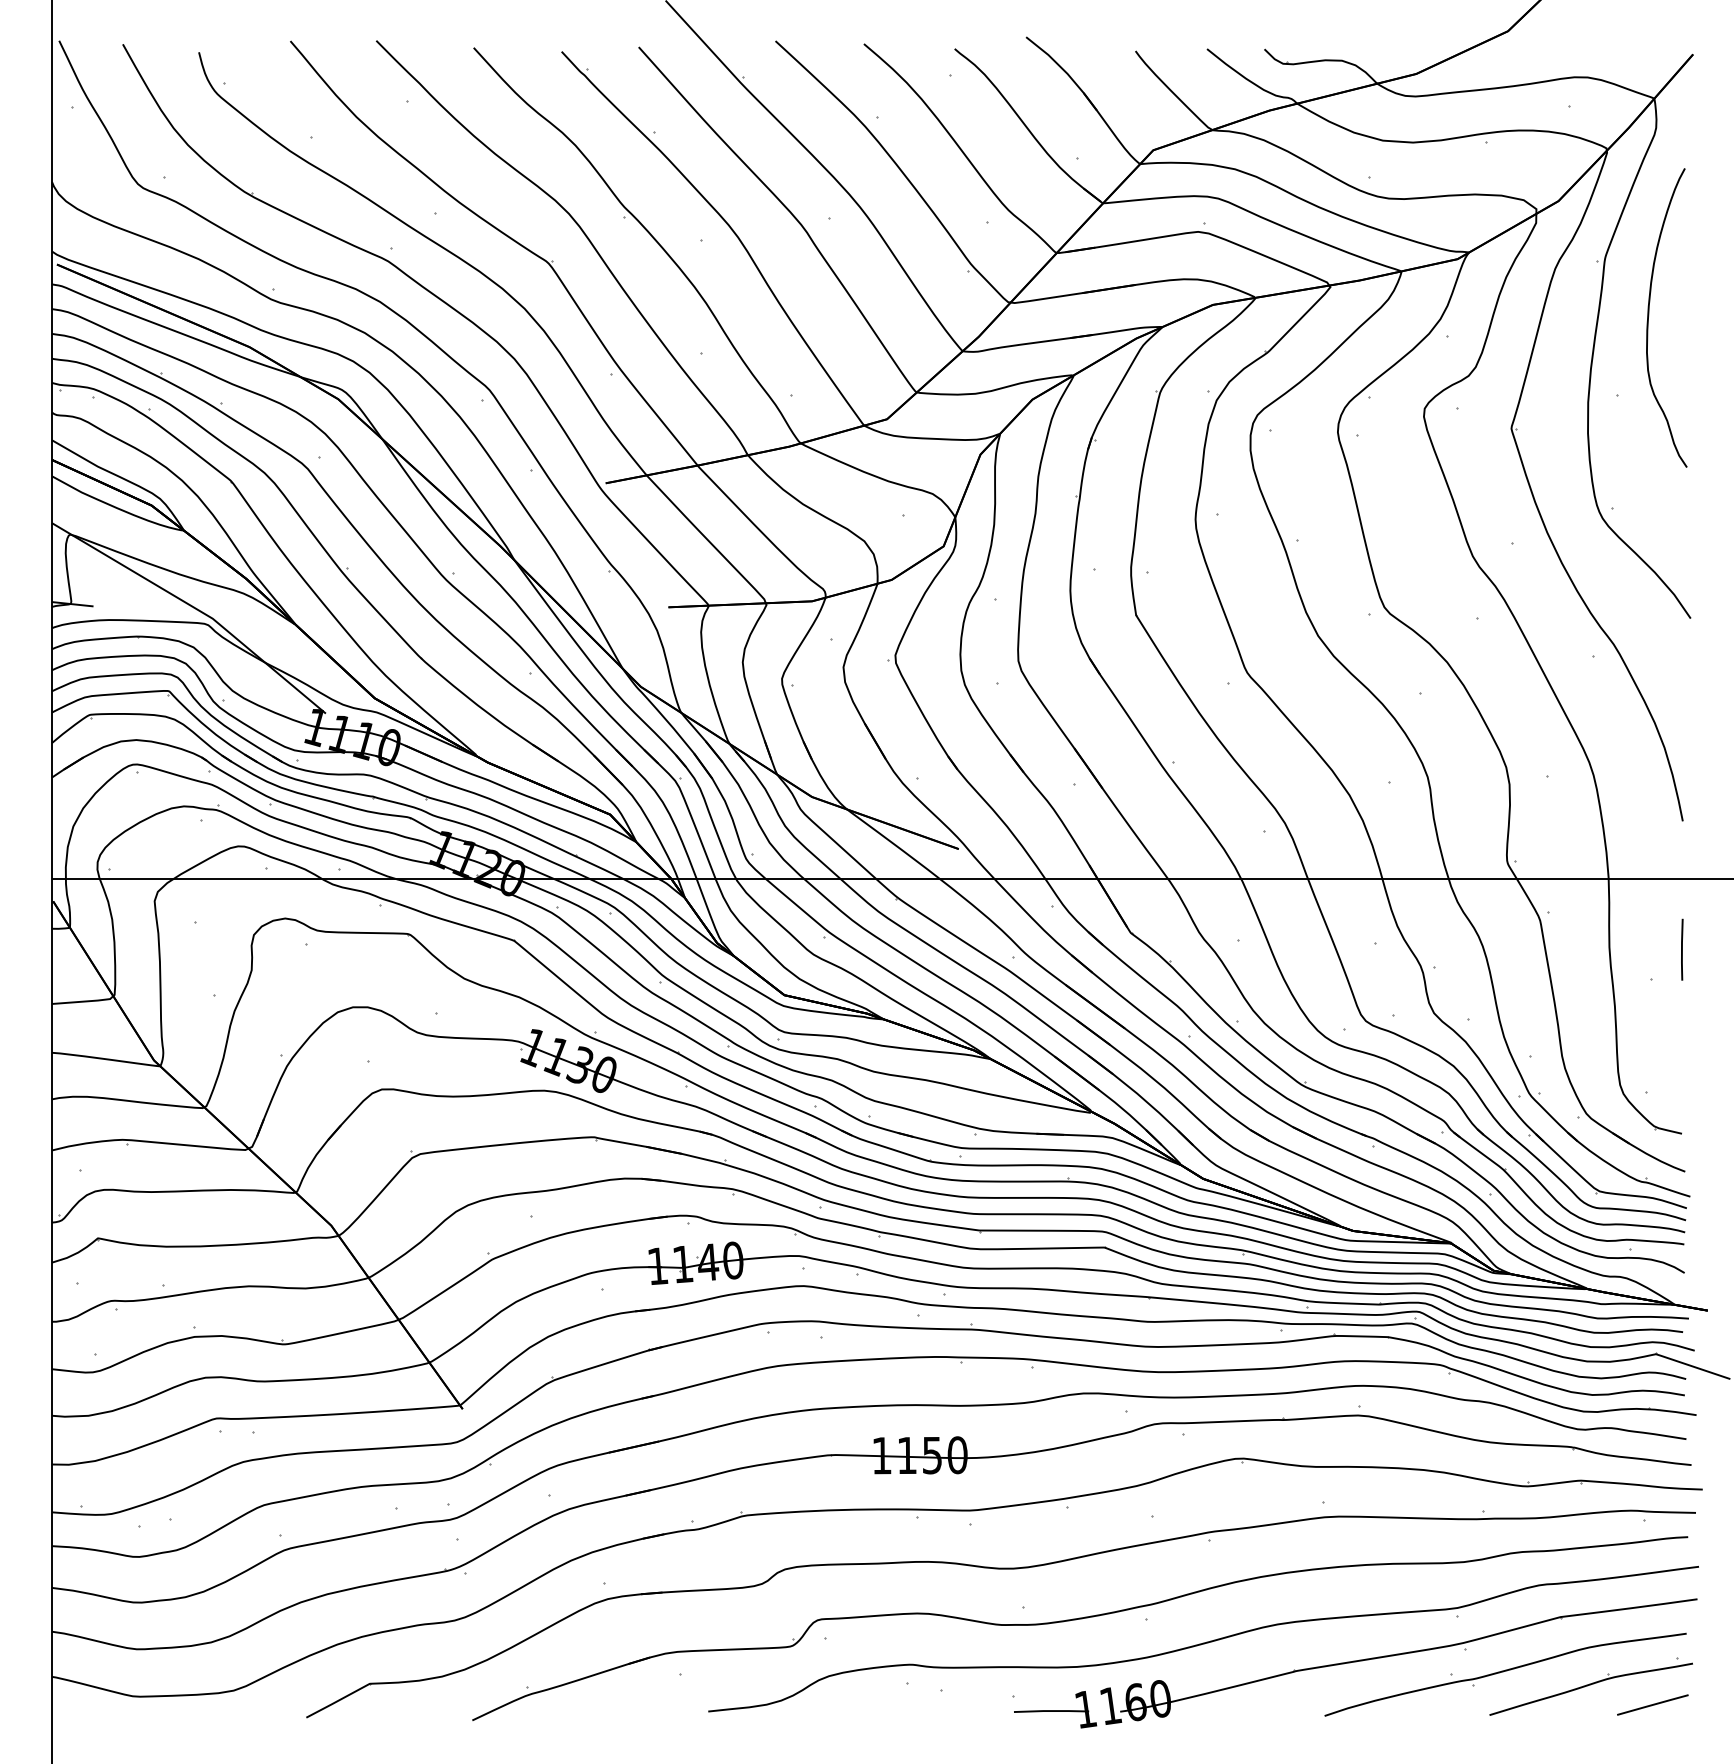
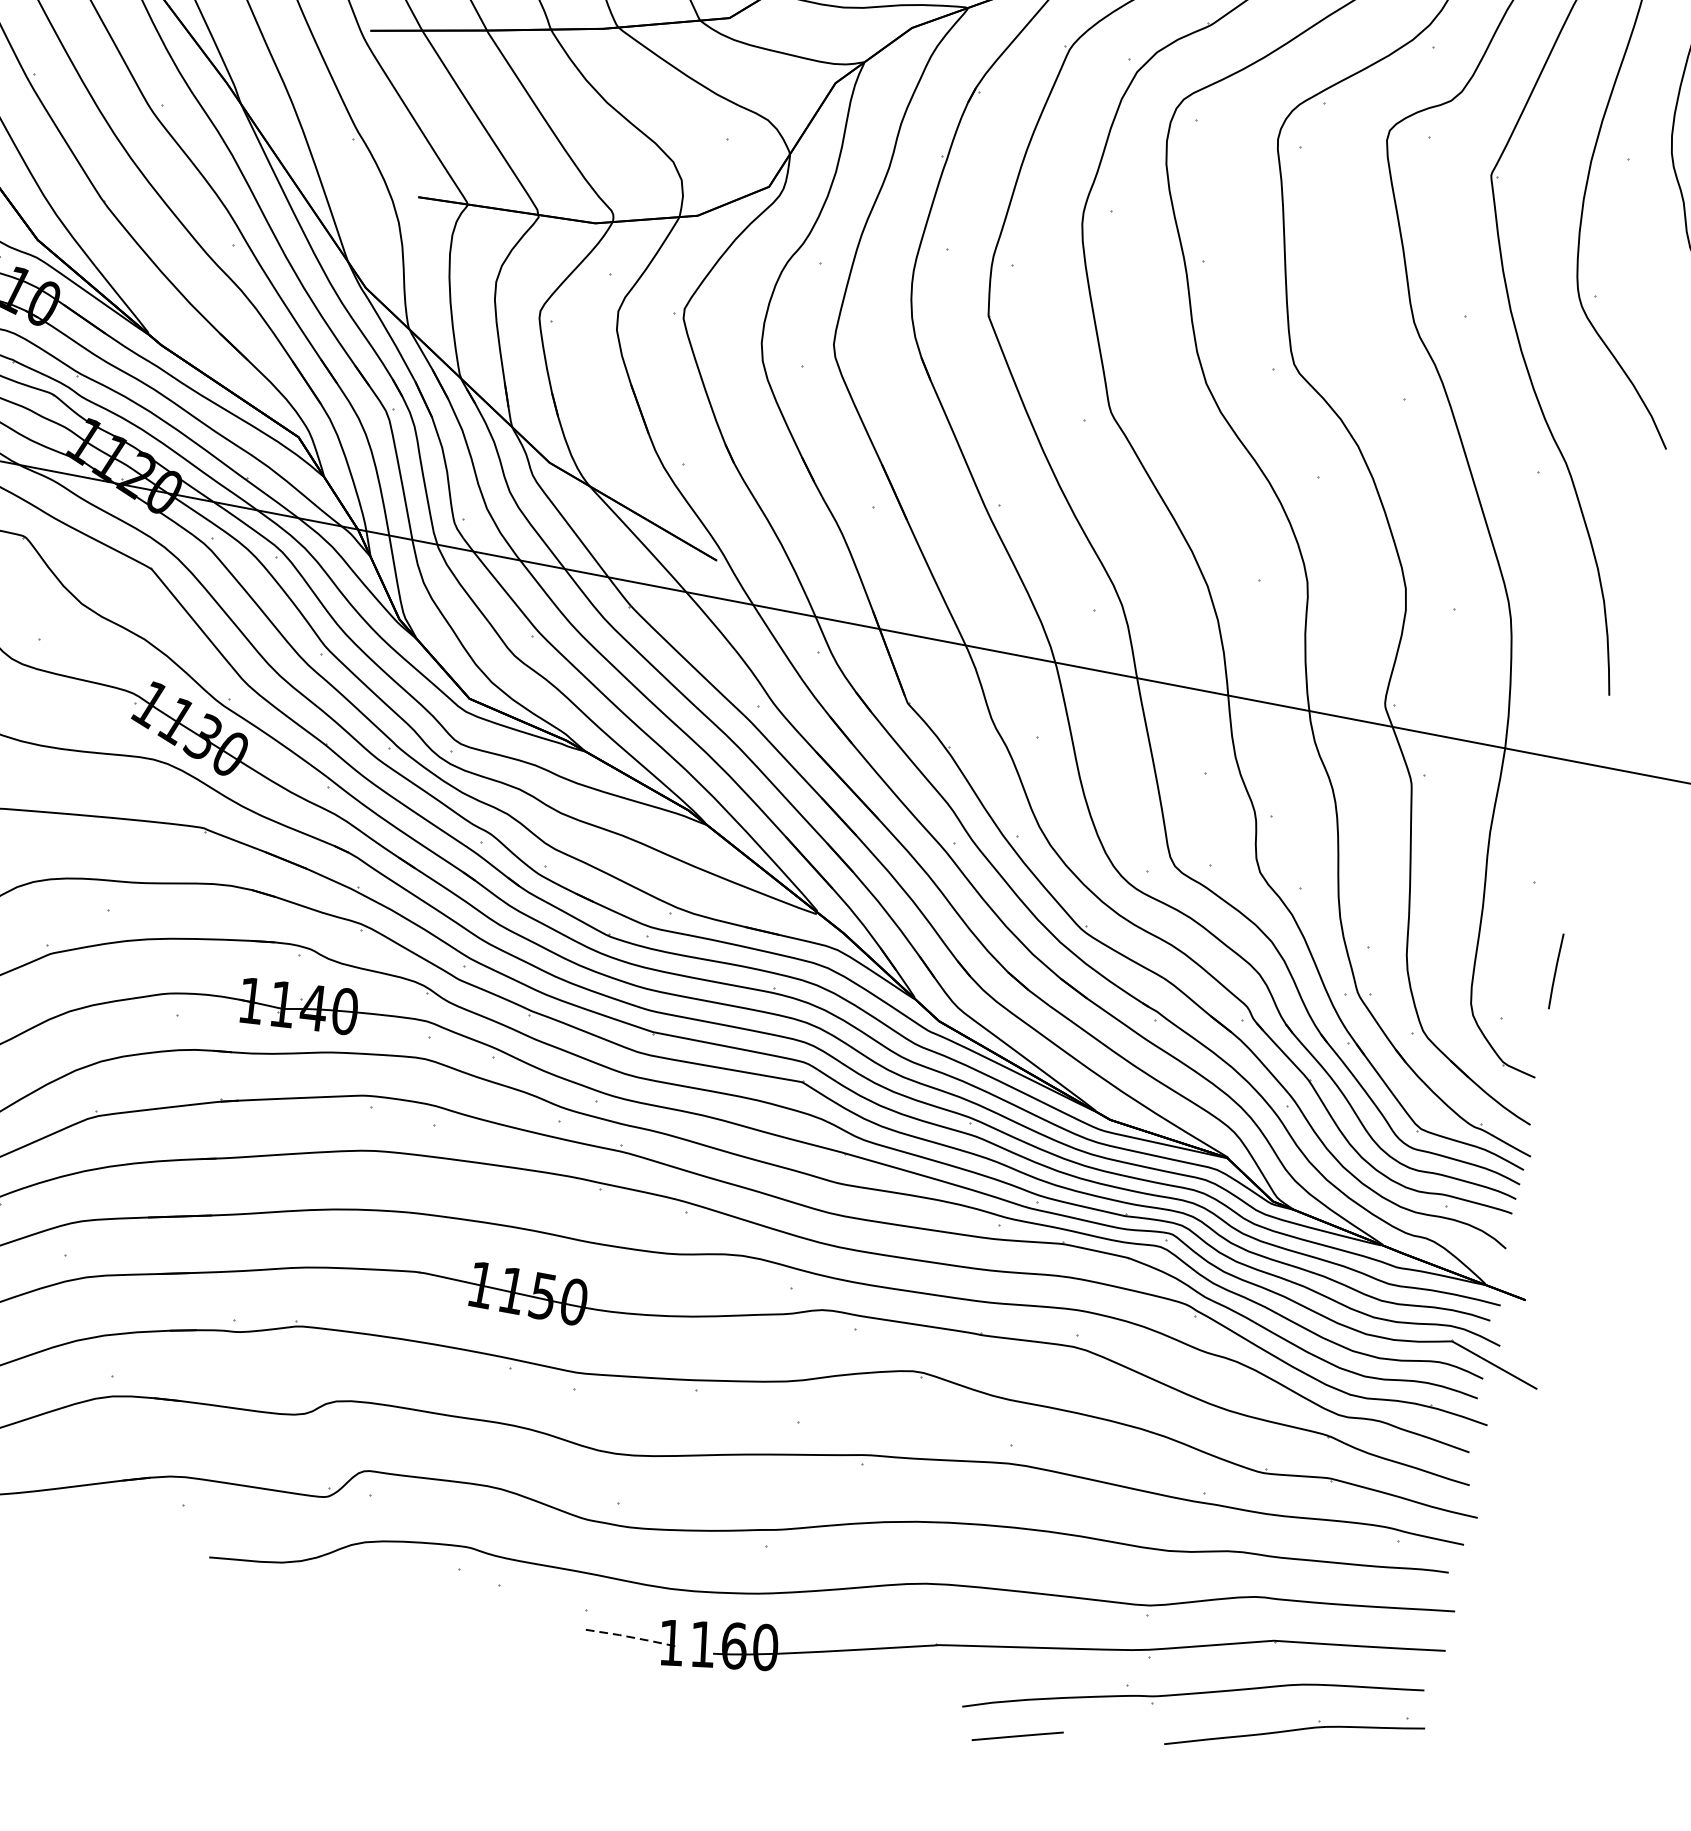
line: (1682, 949) -> (1556, 971), moved
line: (1652, 1704) -> (1017, 1735), moved
line: (1051, 1711) -> (629, 1637), solid -> dashed

